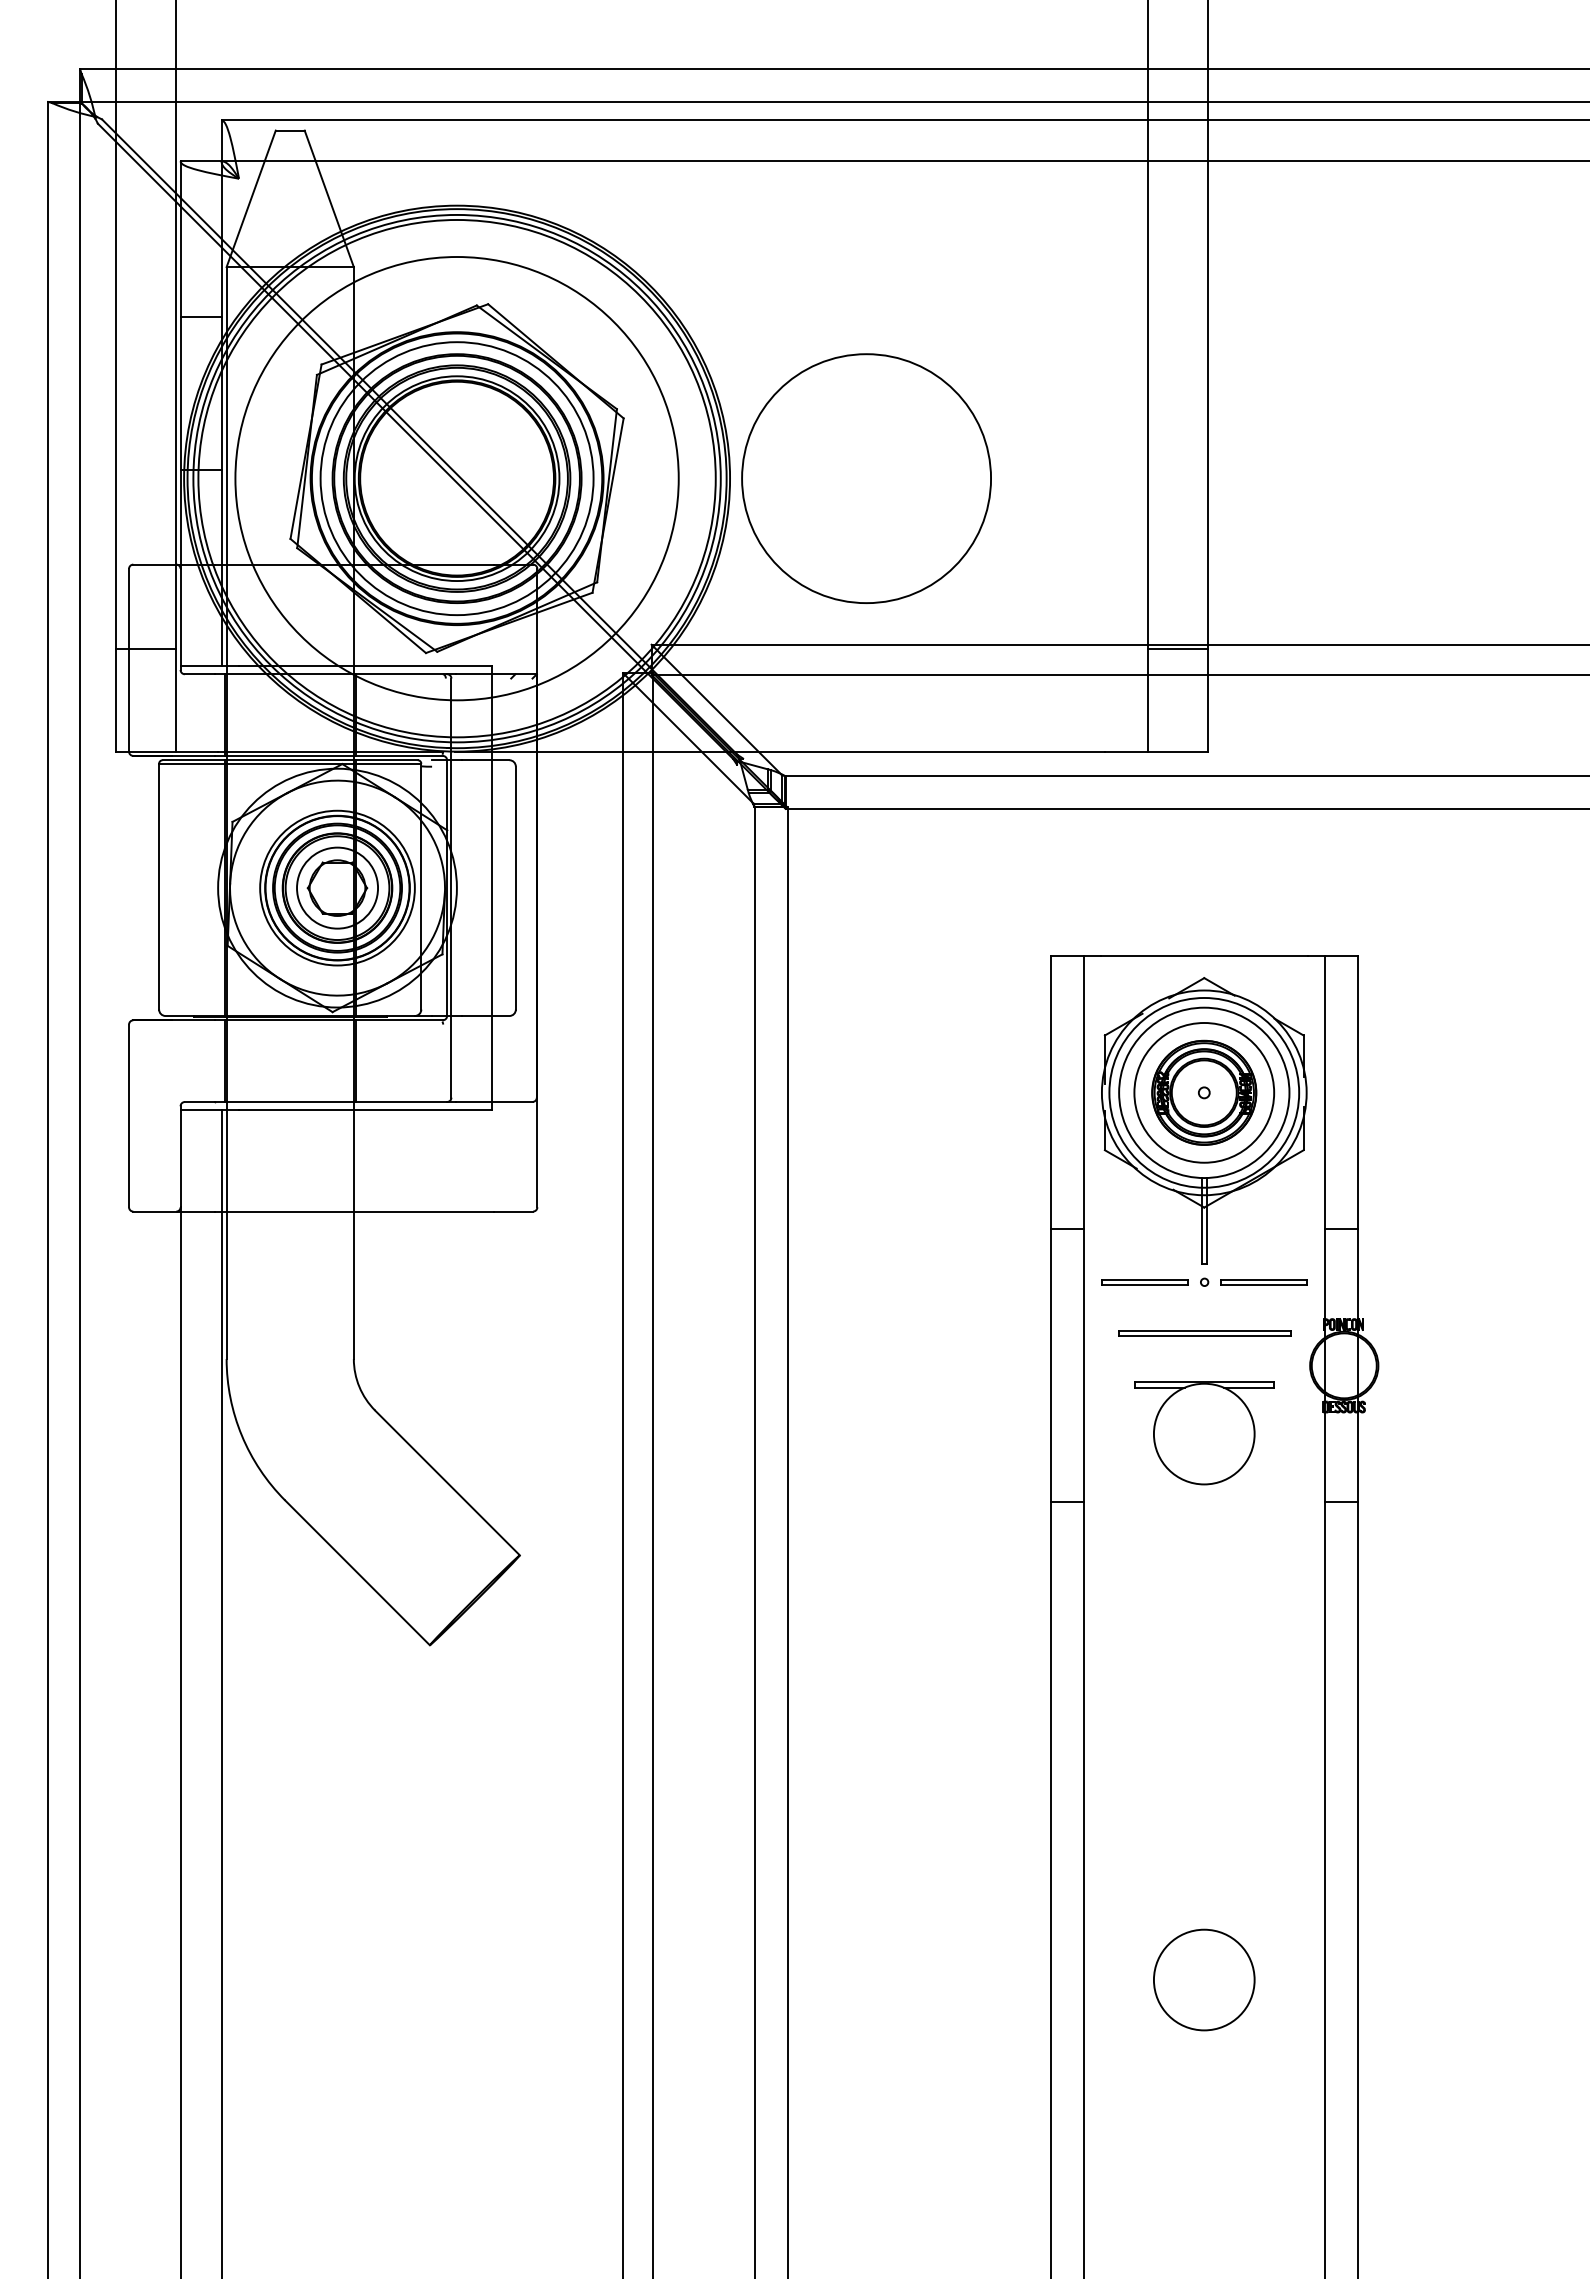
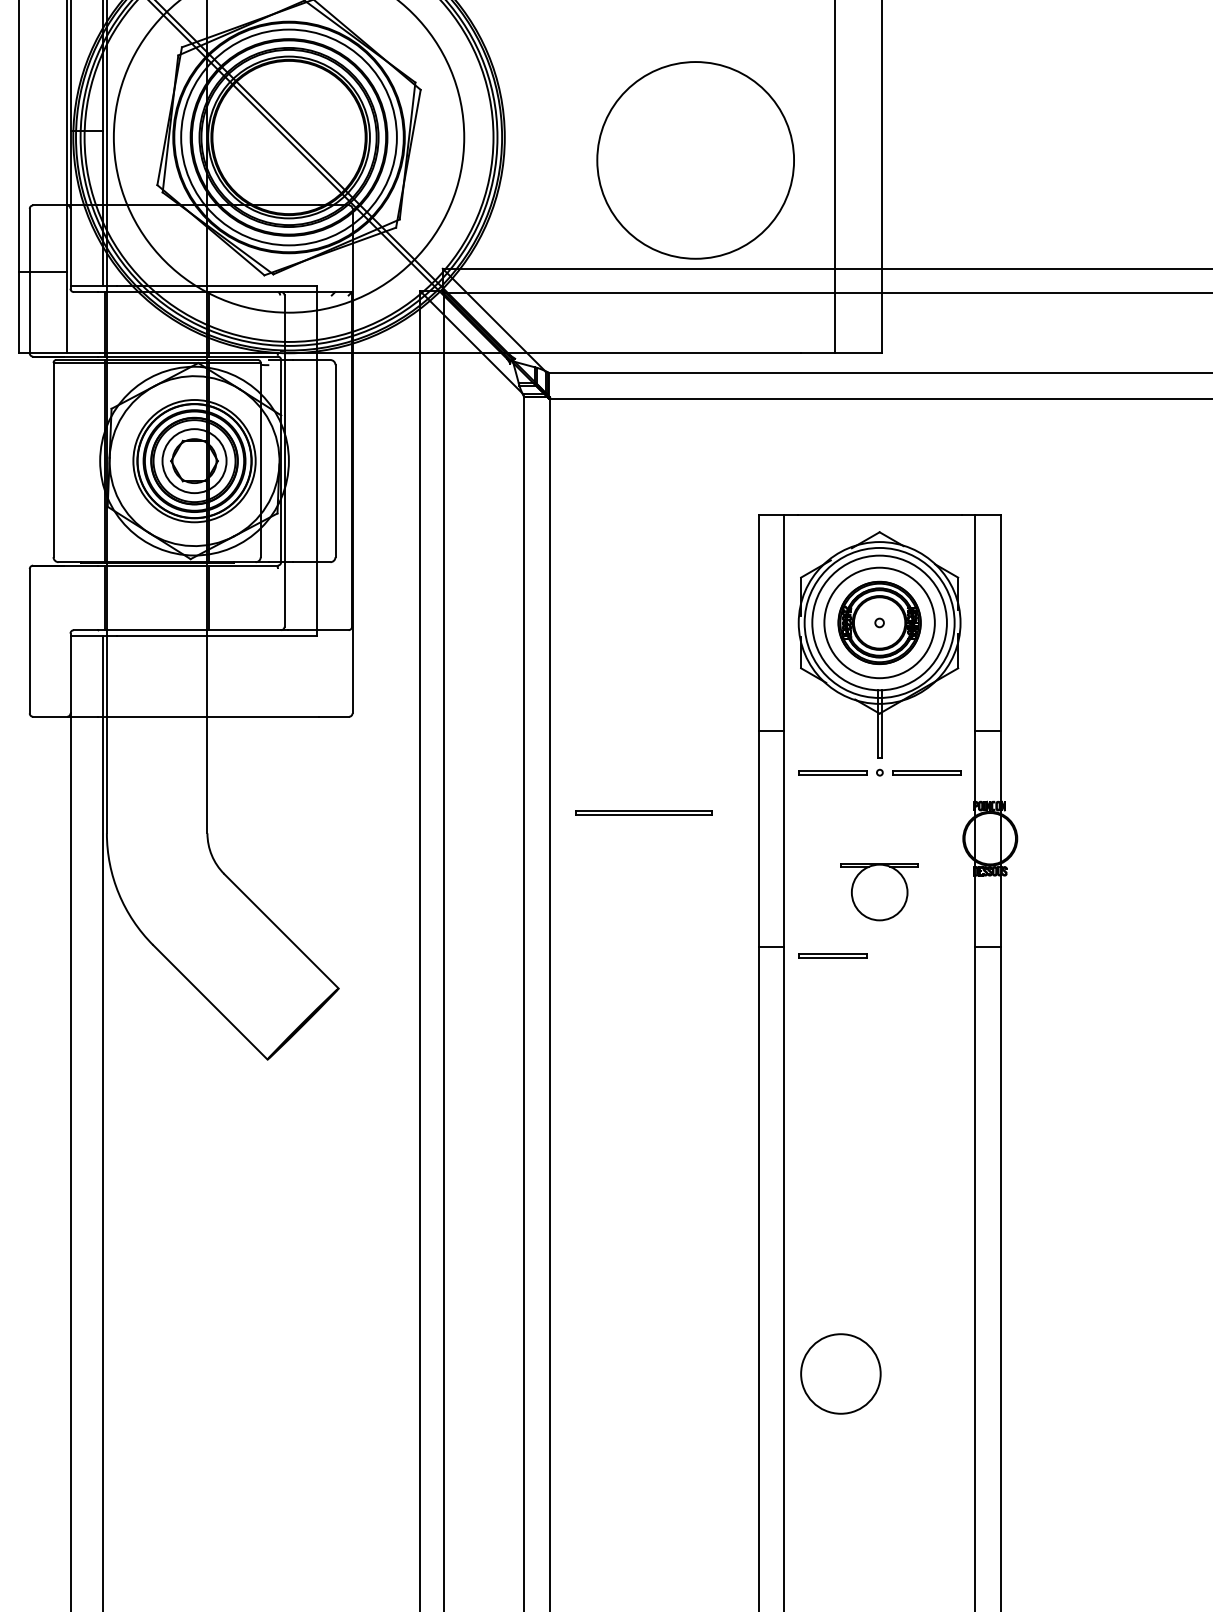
line: (200, 316) -> (86, 9), removed
circle: (866, 478) -> (695, 160), moved
line: (1177, 649) -> (858, 272), removed
part: (1204, 1333) -> (643, 813), moved
part: (1204, 1433) -> (879, 892), size x0.7
part: (1144, 1514) -> (832, 956), added
circle: (1204, 1979) -> (841, 1373), moved

